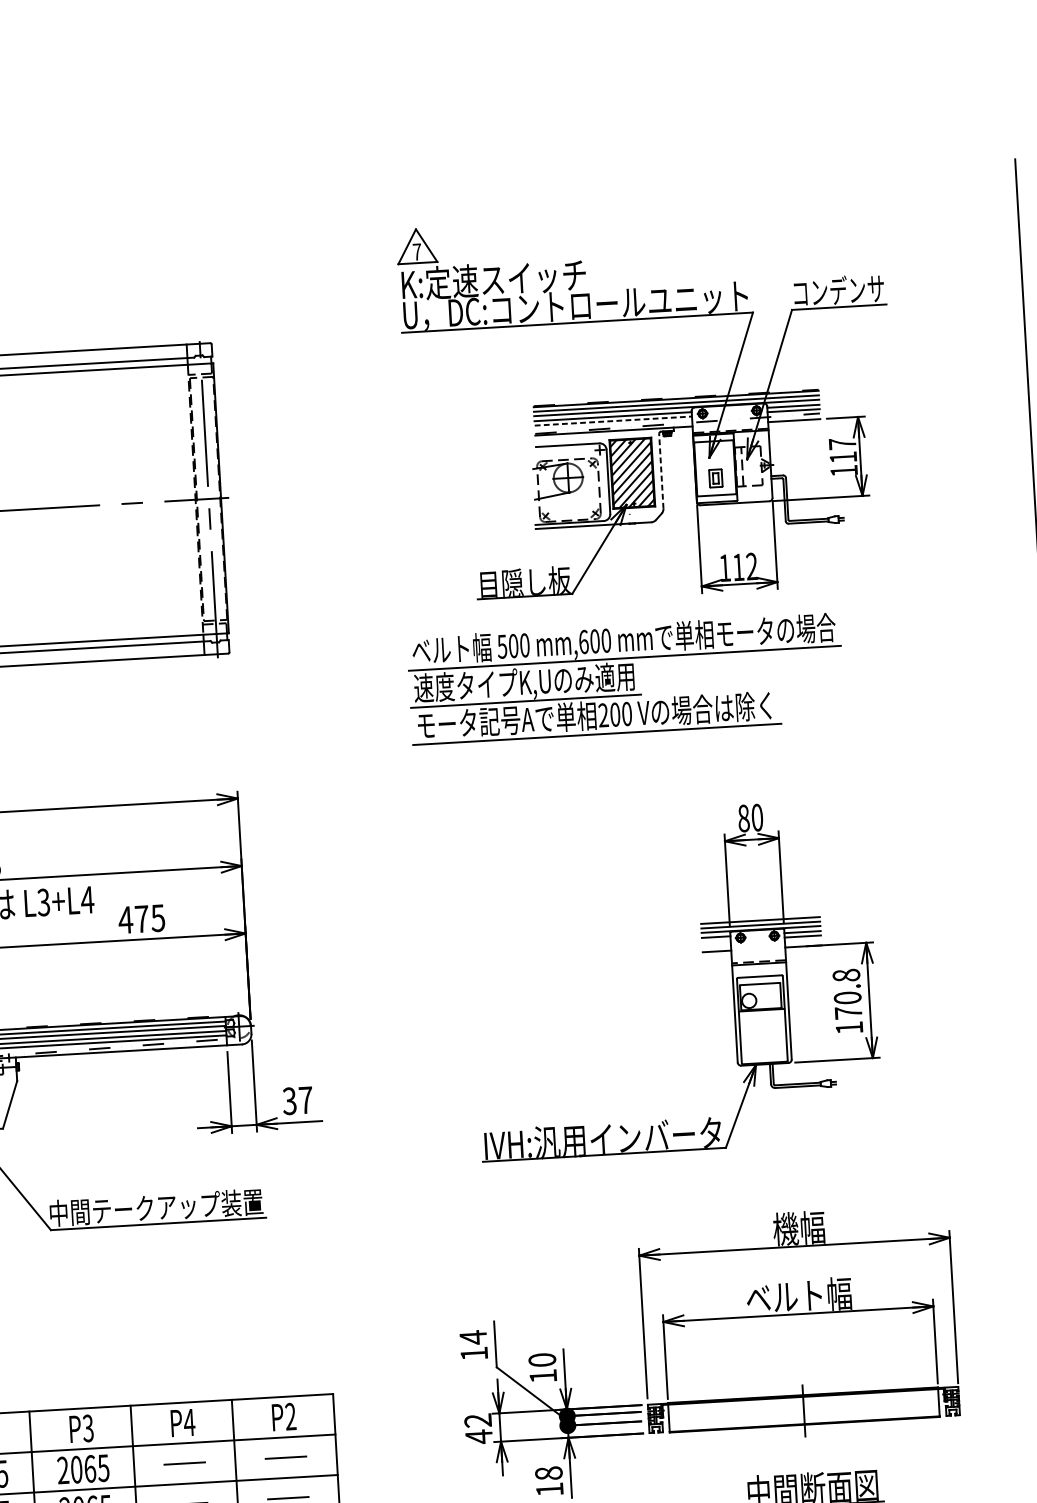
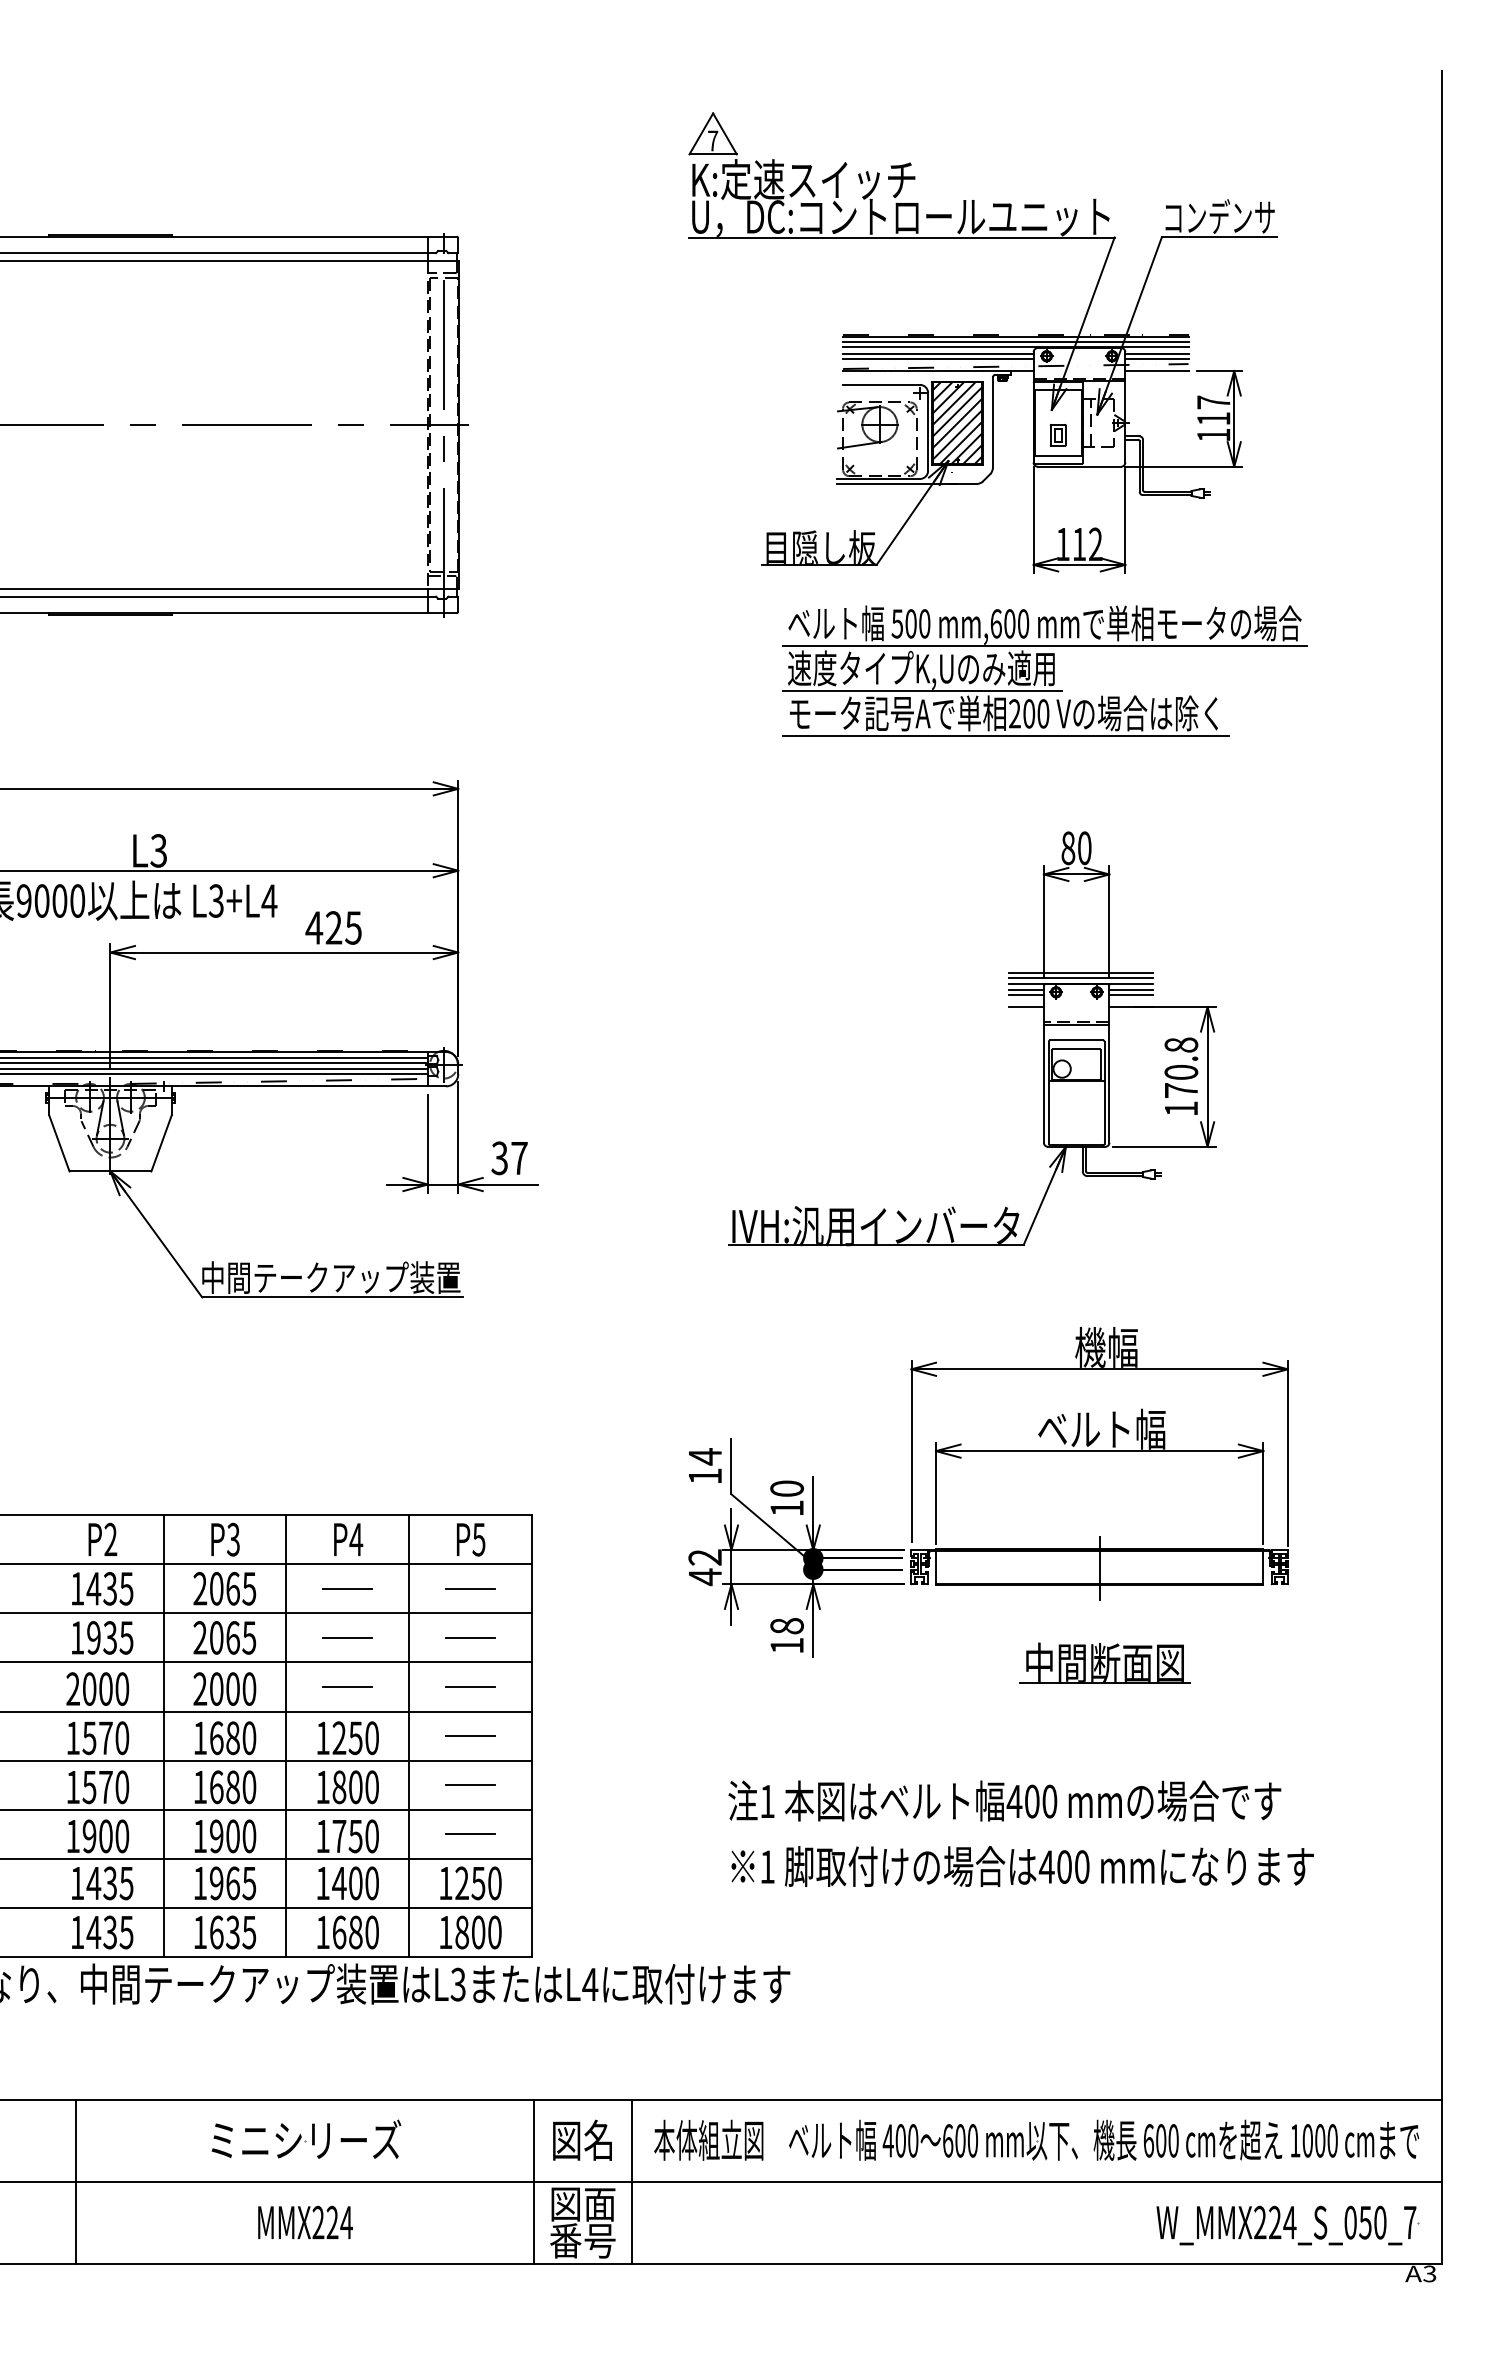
line: (613, 420) -> (938, 358), dashed -> solid
line: (661, 470) -> (992, 422), dashed -> solid
part: (625, 678) -> (1044, 670), moved
text: (141, 918) -> (333, 927), 475 -> 425
line: (716, 941) -> (1026, 995), added
text: (290, 1416) -> (478, 1539), P2 -> P5

